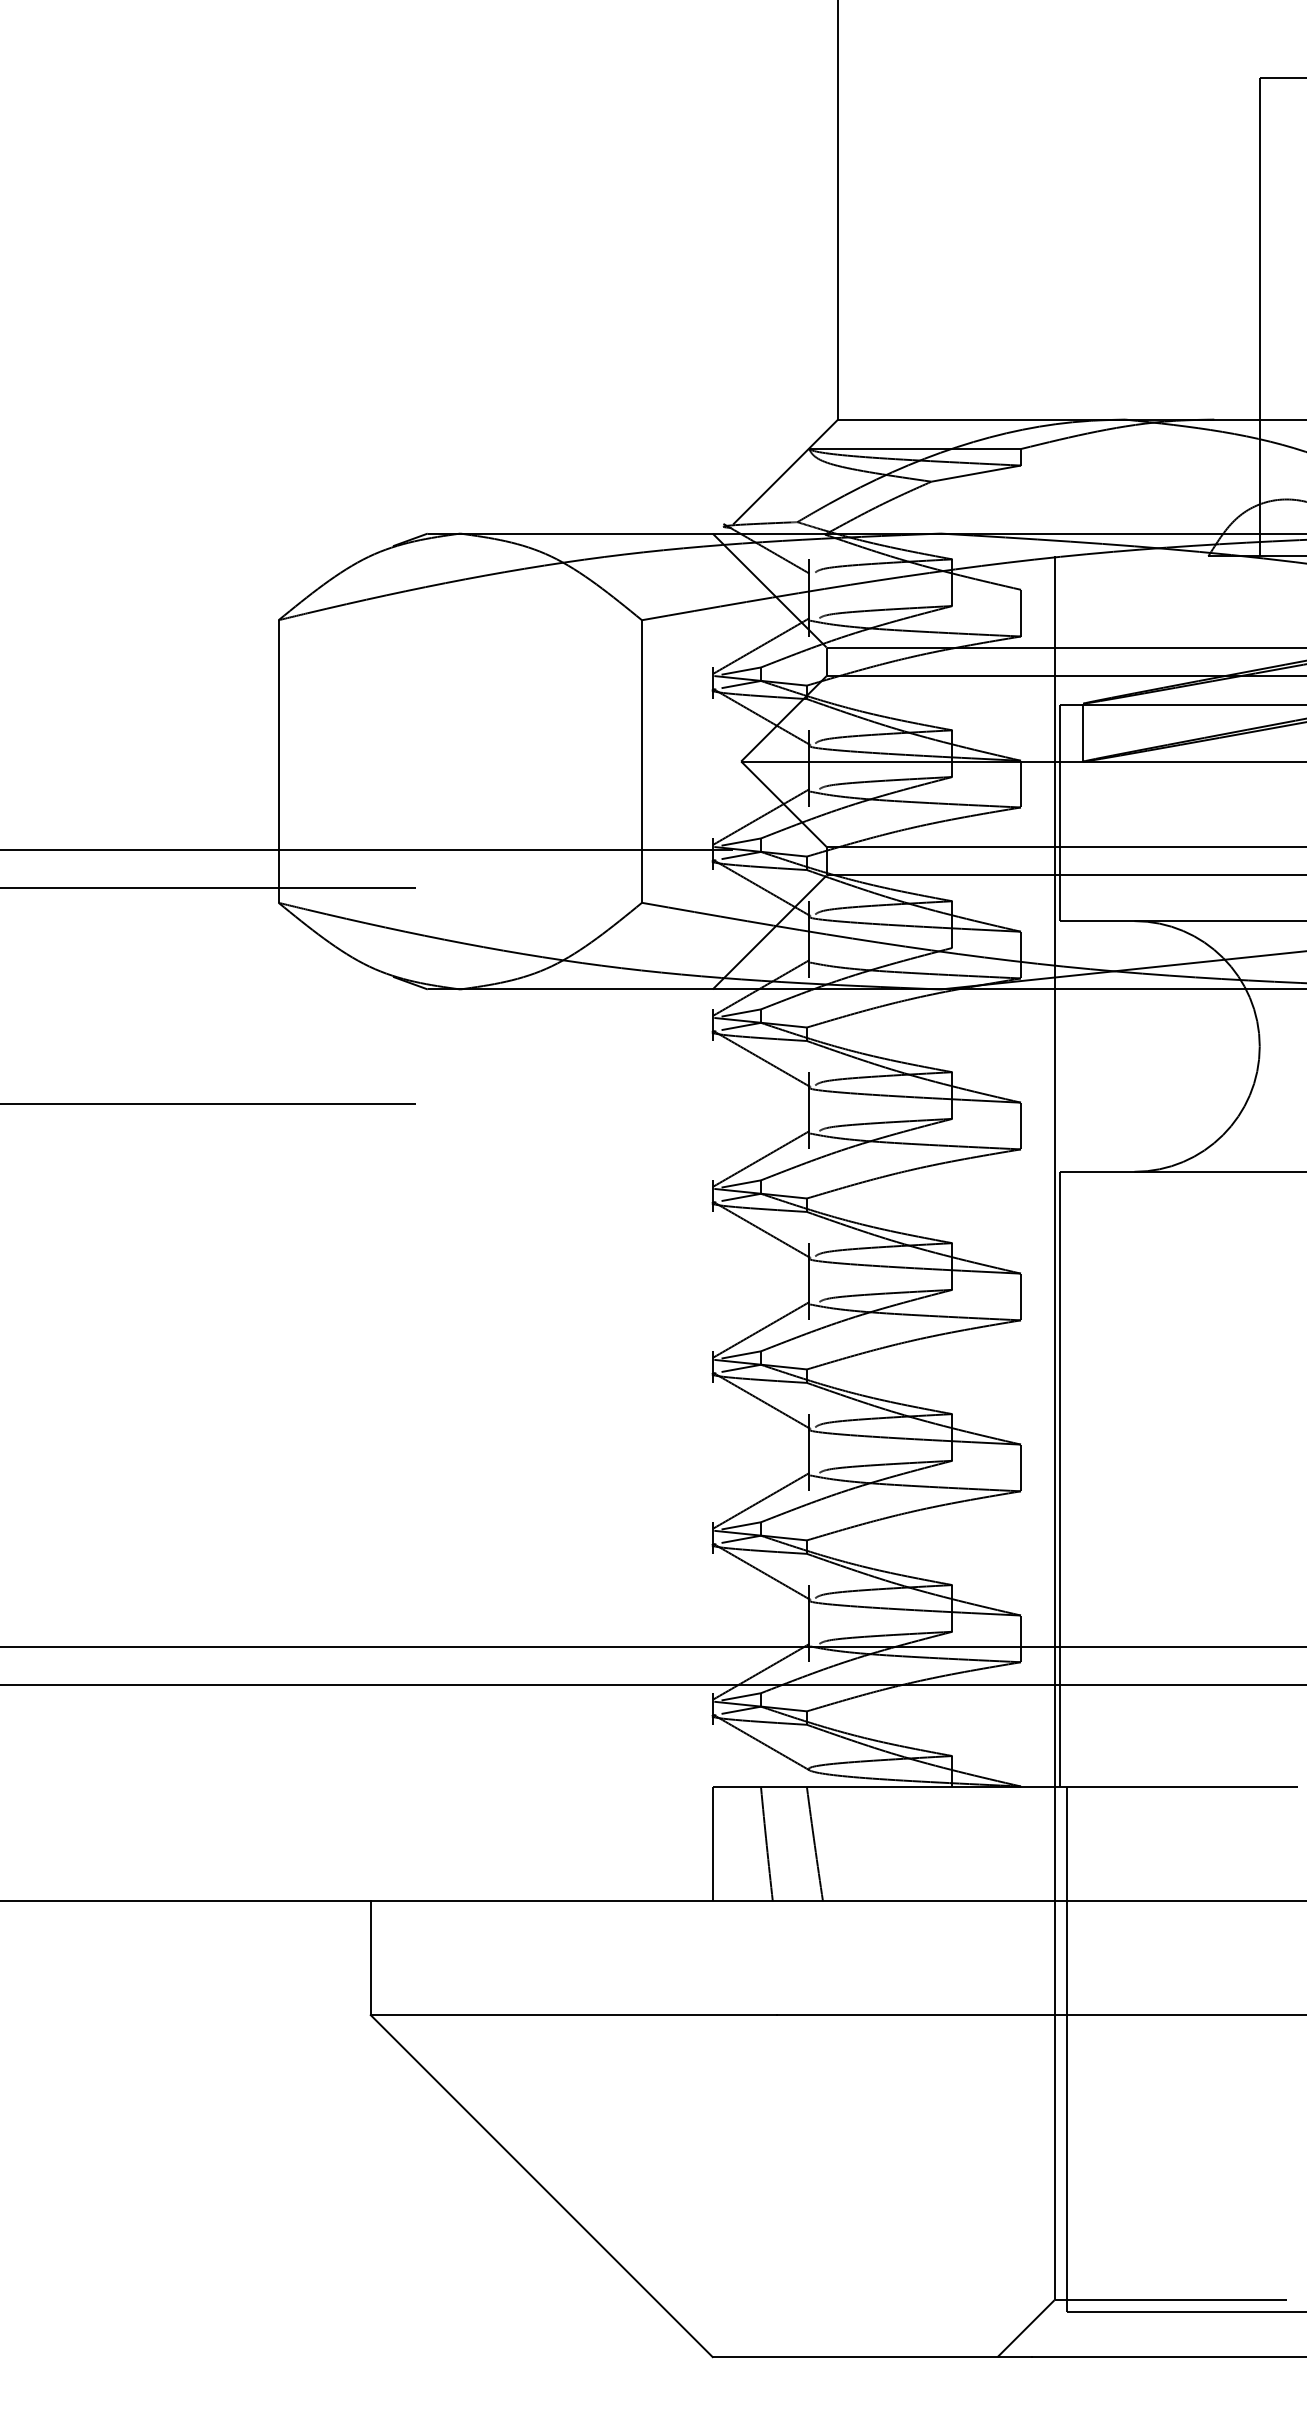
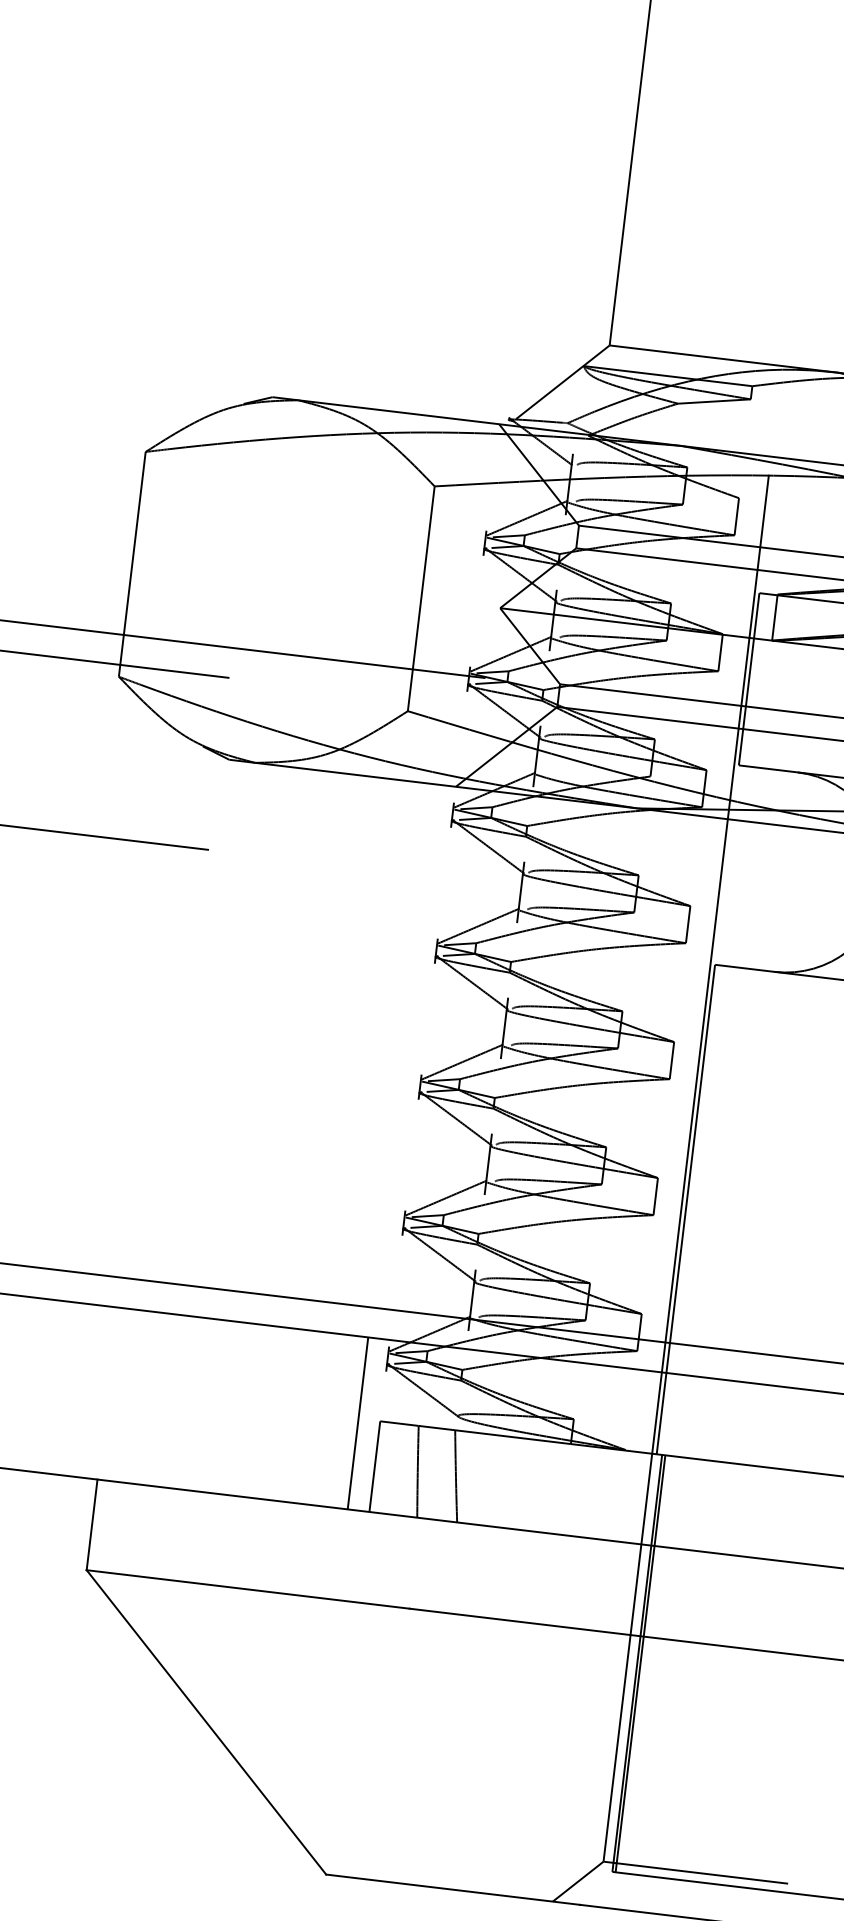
line: (685, 1792) -> (358, 1422), added
line: (1071, 2049) -> (640, 1663), added

